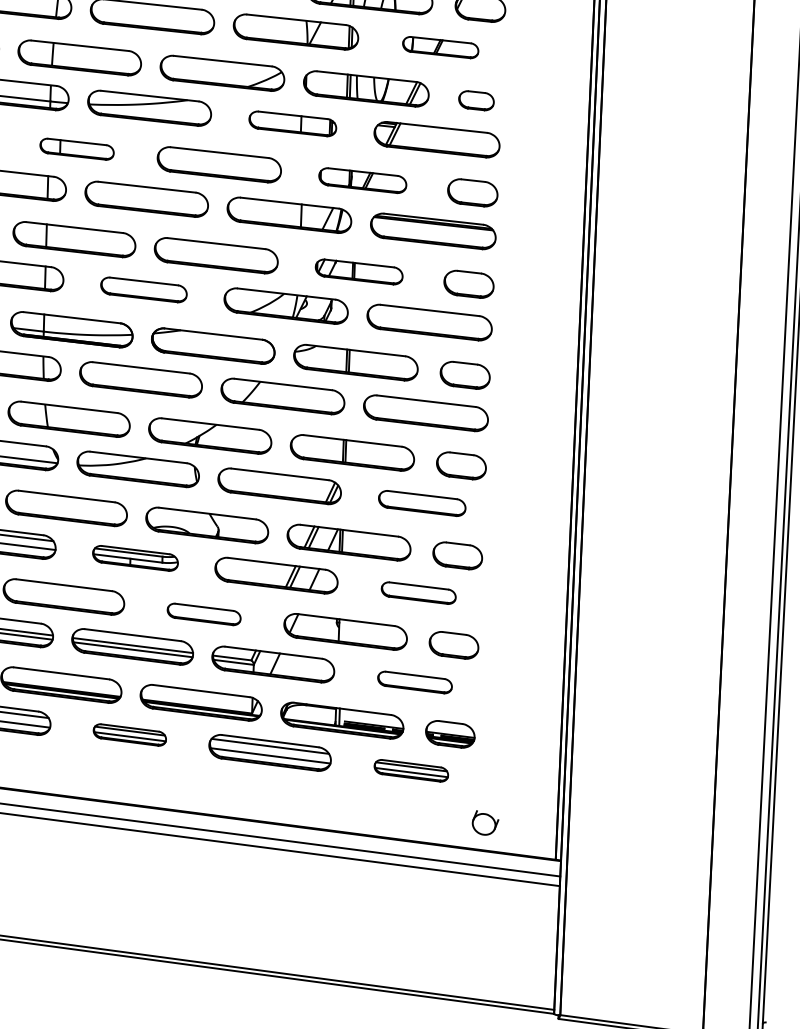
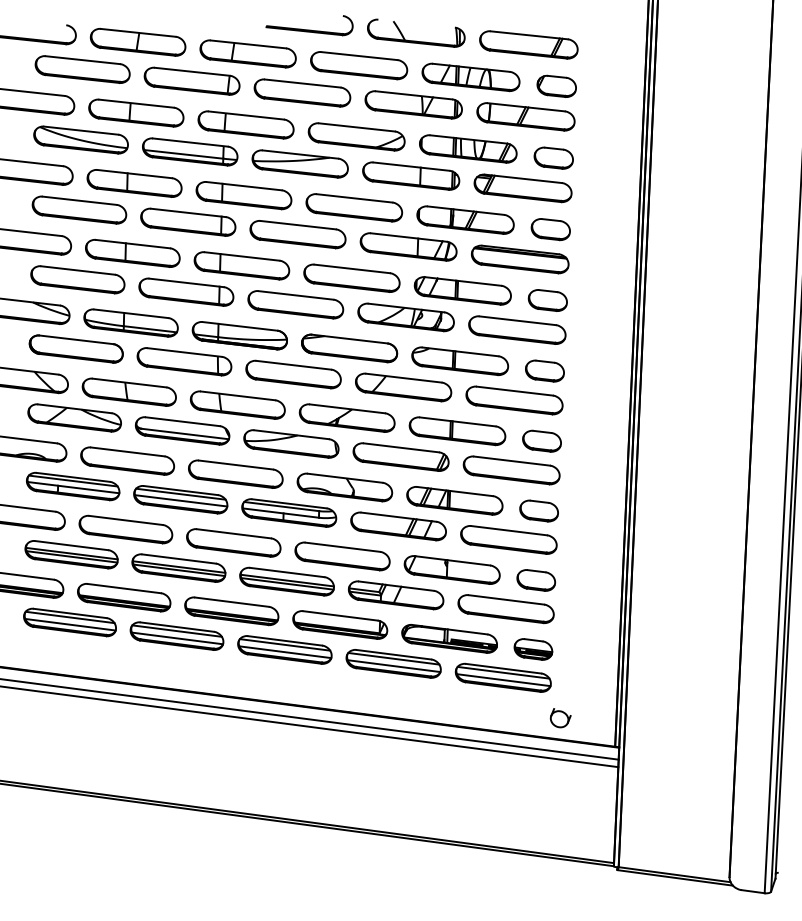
part: (440, 47) -> (525, 116), size x1.67
part: (476, 99) -> (553, 157), size x1.43
part: (293, 123) -> (411, 175), size x1.43
part: (76, 148) -> (243, 195), size x1.67
part: (362, 179) -> (465, 219), size x1.43
part: (358, 271) -> (462, 290), size x1.43
part: (143, 289) -> (295, 304), size x1.43
part: (422, 503) -> (511, 470), size x1.43
part: (135, 557) -> (289, 512), size x1.43
part: (418, 592) -> (508, 539), size x1.67
part: (204, 614) -> (342, 556), size x1.67
part: (414, 682) -> (505, 609), size x1.67
part: (129, 734) -> (284, 649), size x1.67
part: (410, 770) -> (502, 677), size x1.67

